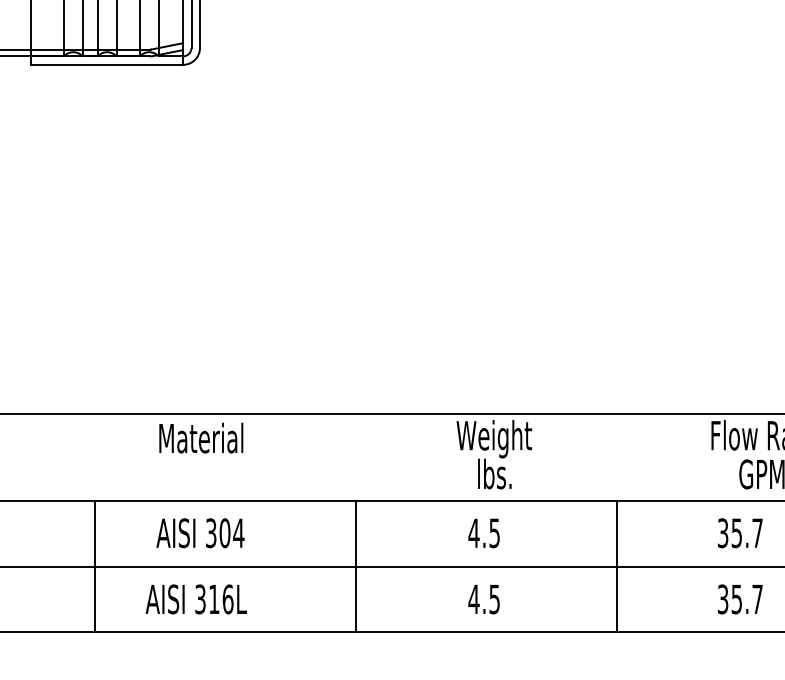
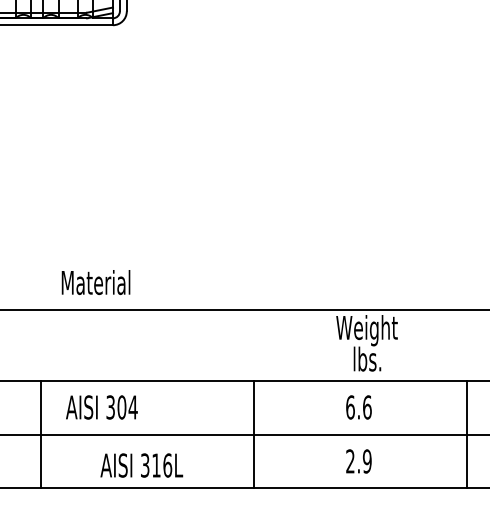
text: (201, 437) -> (96, 281), moved
text: (200, 533) -> (101, 407), moved
text: (484, 533) -> (359, 407), 4.5 -> 6.6
text: (484, 598) -> (359, 460), 4.5 -> 2.9
text: (195, 599) -> (141, 465), moved

